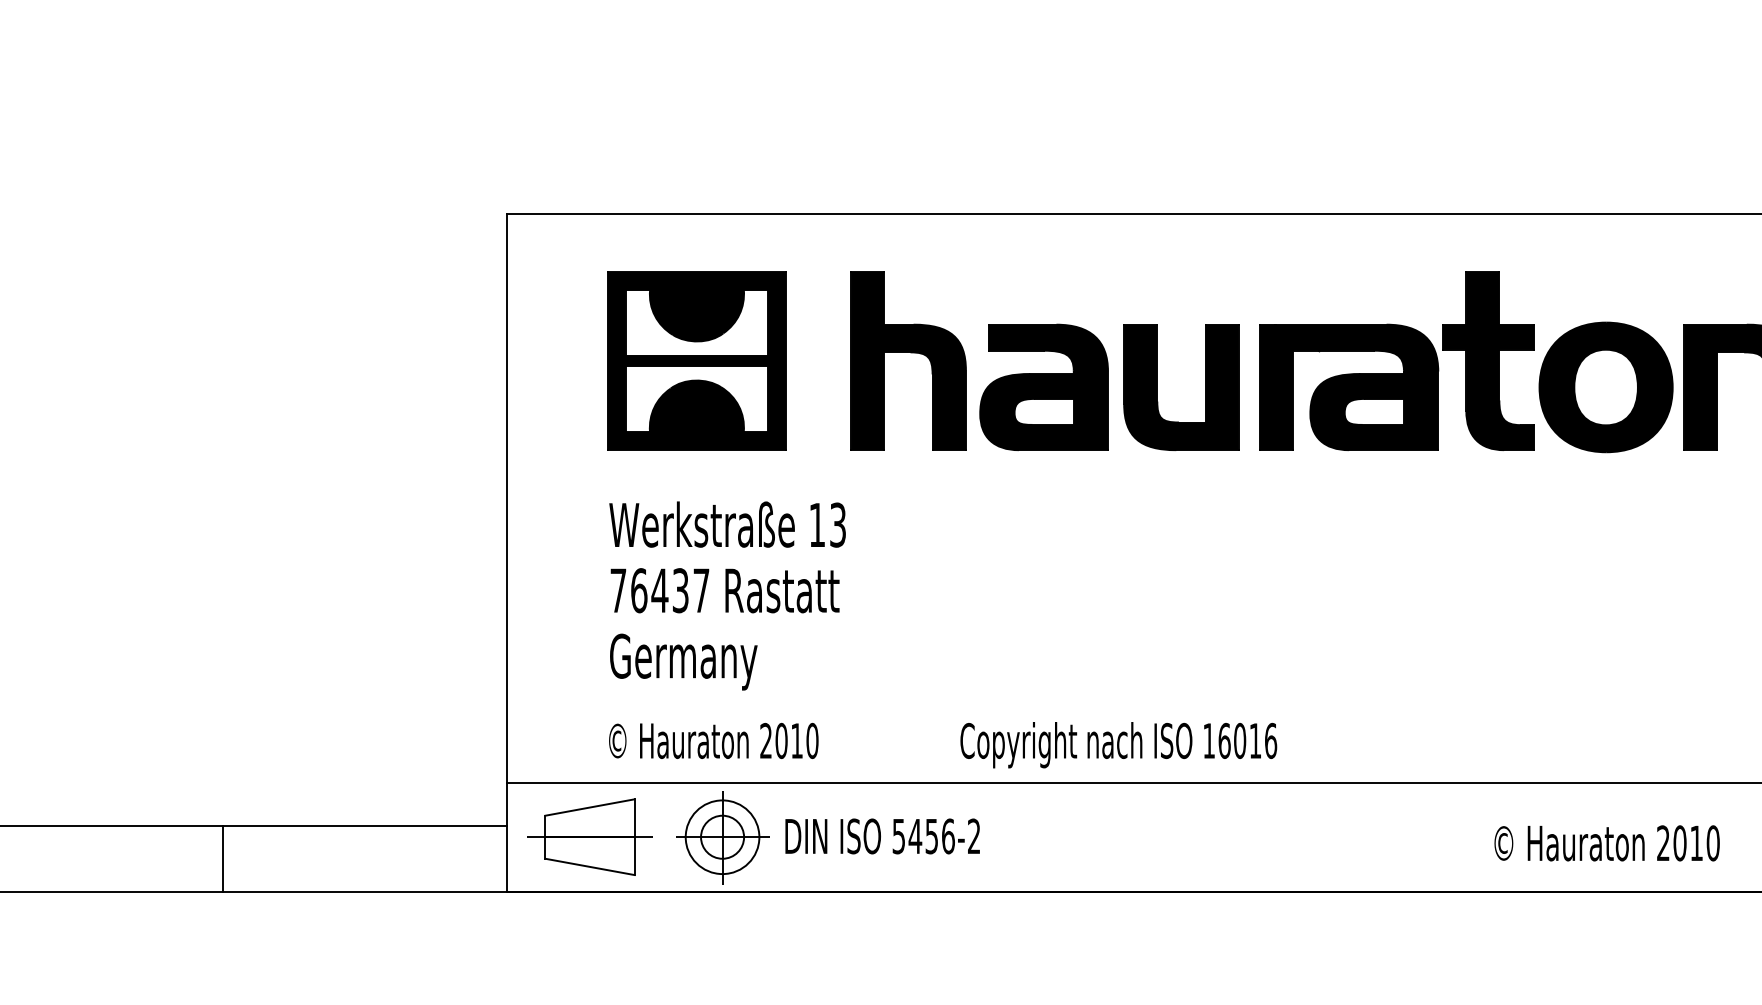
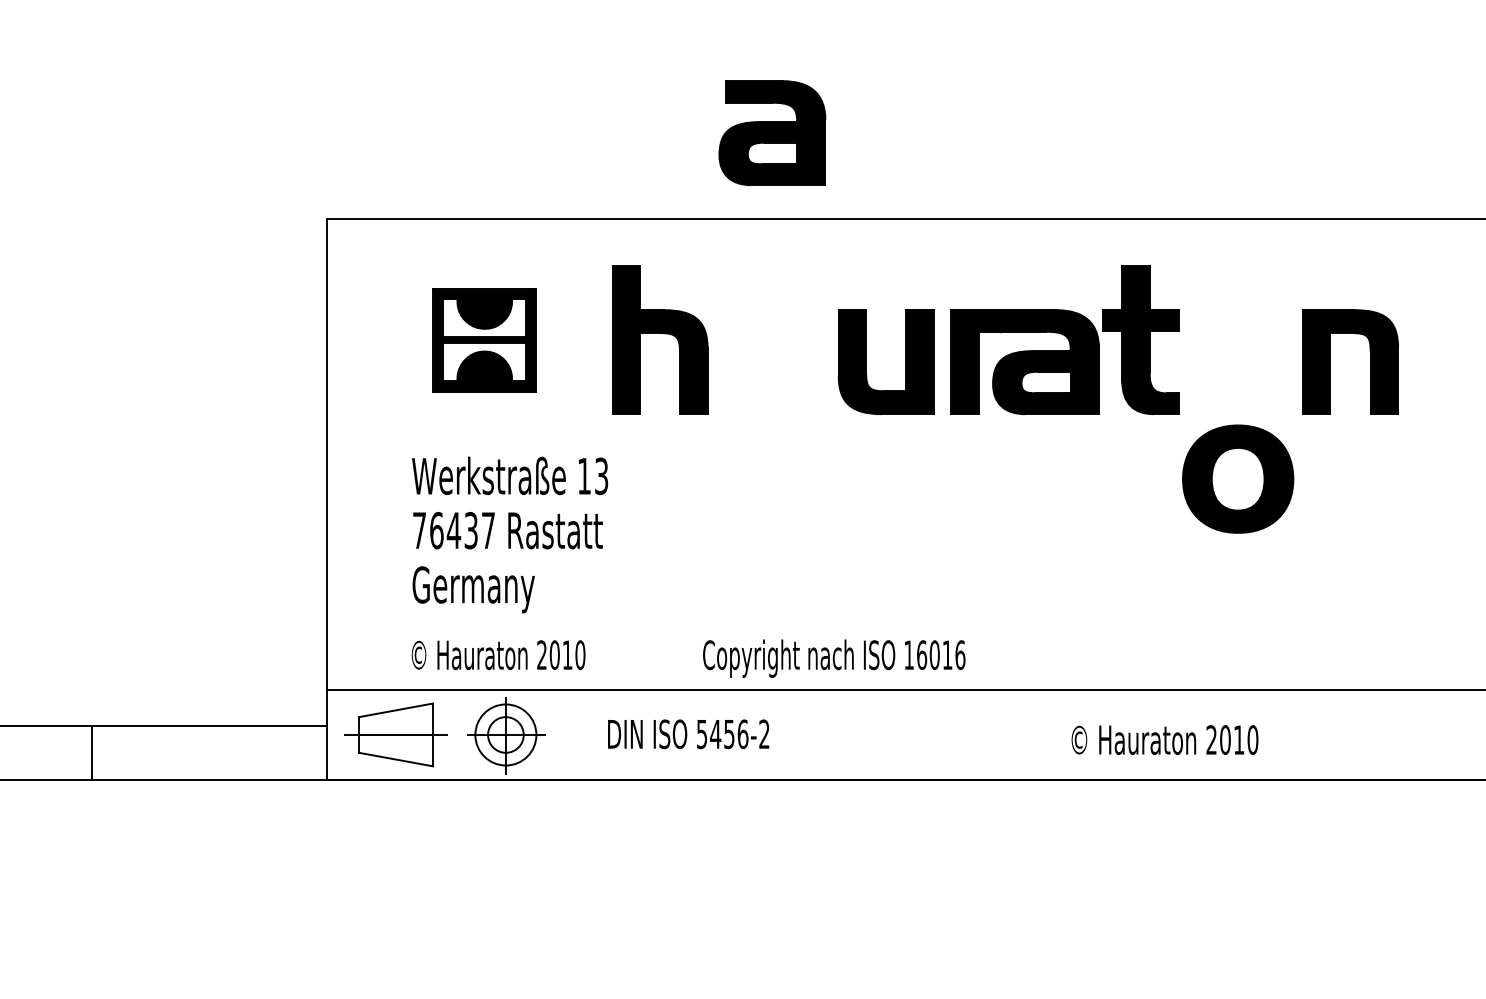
part: (696, 360) -> (484, 339), size x0.7
part: (1044, 386) -> (772, 132), moved
part: (1606, 386) -> (1238, 478), moved
text: (882, 836) -> (688, 734), moved
text: (1606, 842) -> (1164, 739), moved

